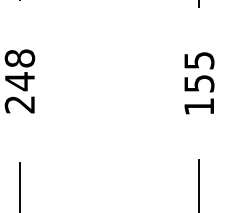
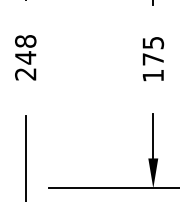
text: (199, 83) -> (153, 59), 155 -> 175

